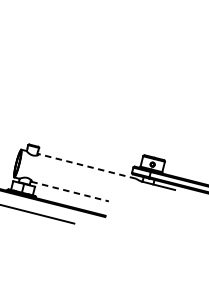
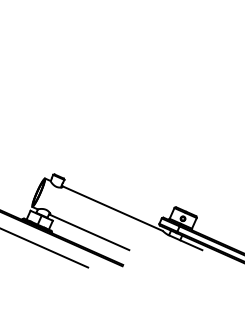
line: (87, 166) -> (112, 208), dashed -> solid
line: (70, 191) -> (90, 232), dashed -> solid

